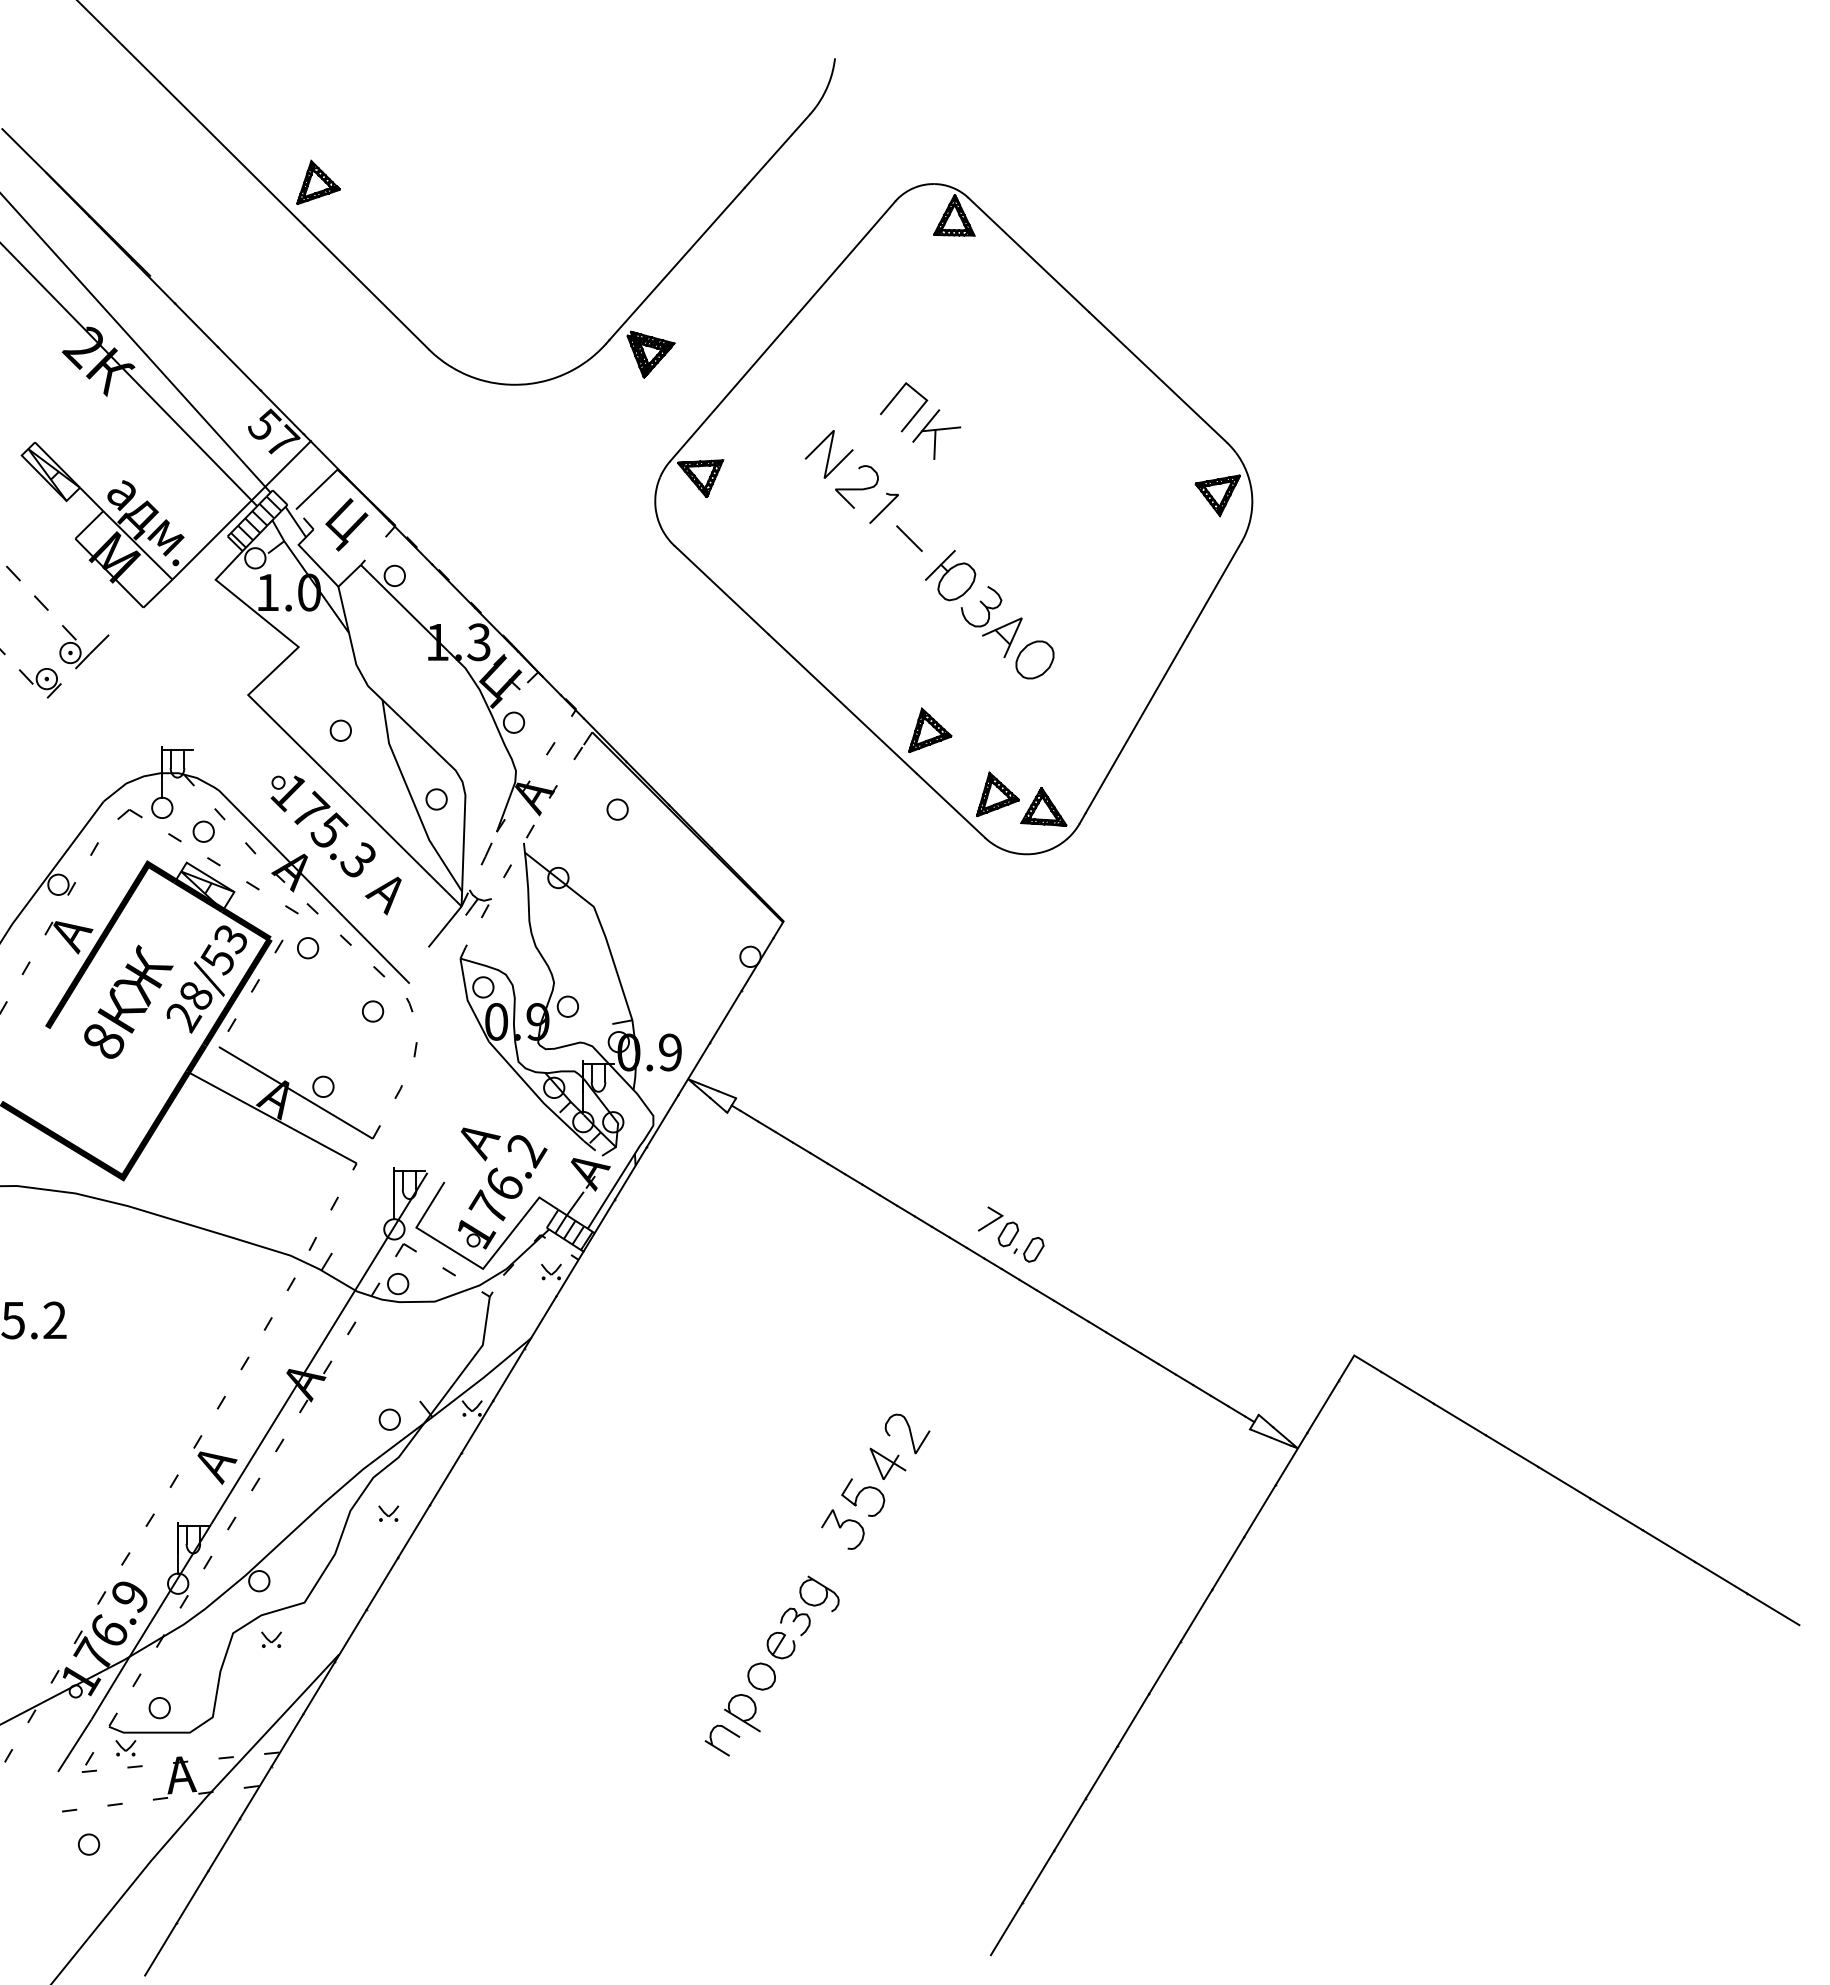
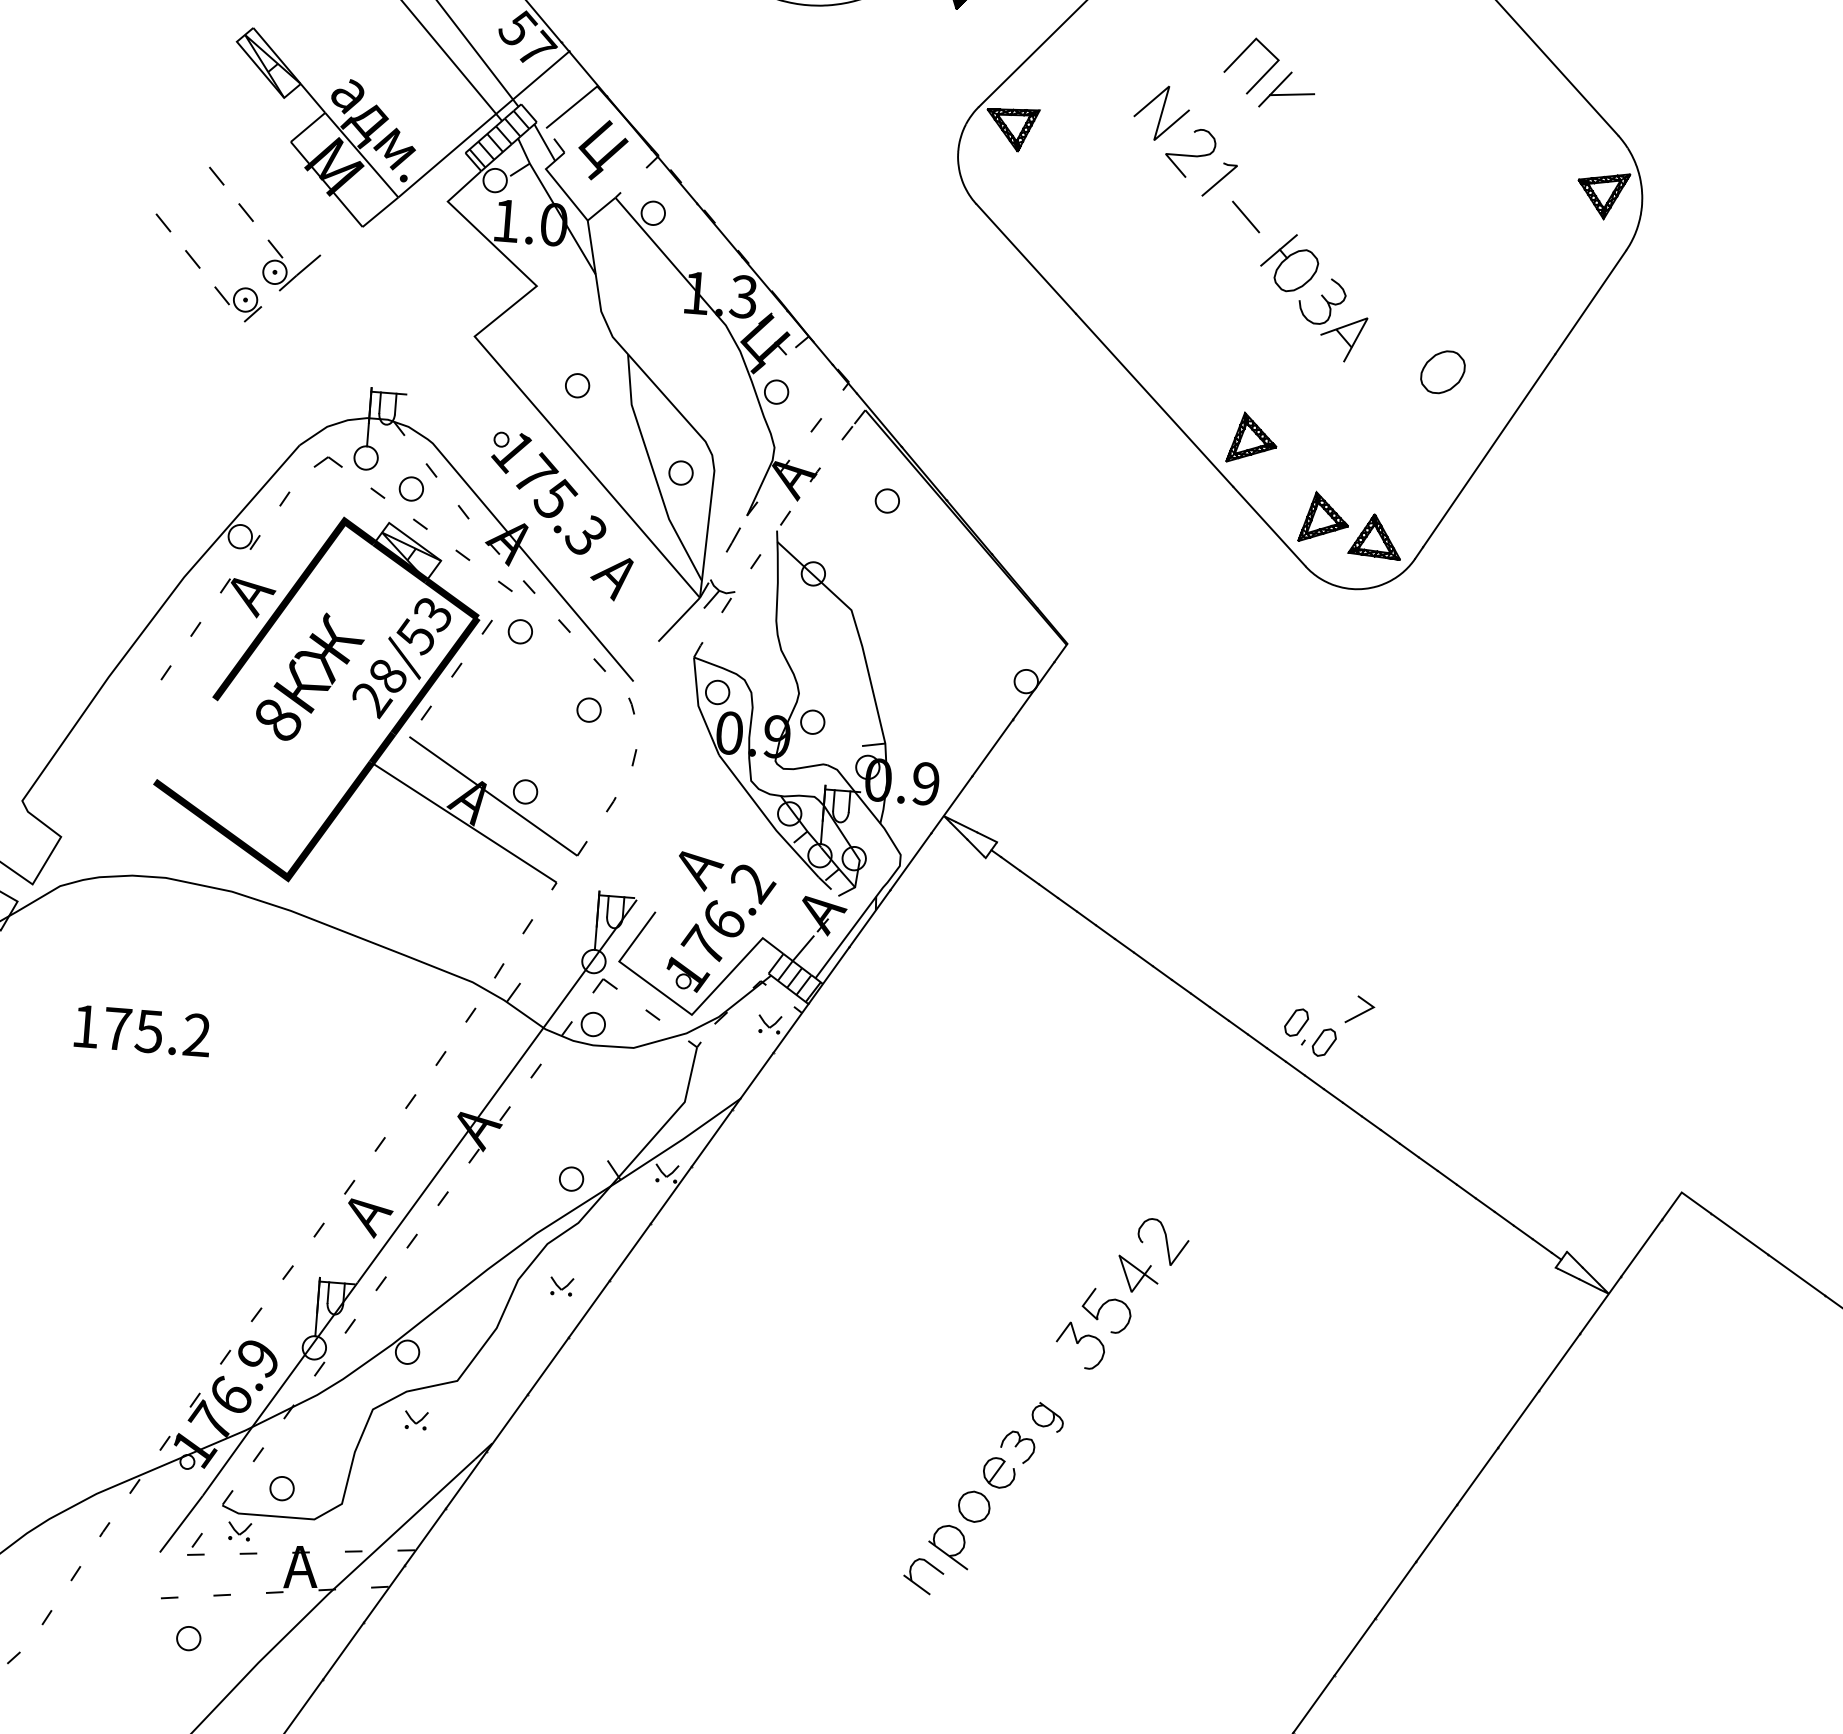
line: (934, 443) -> (1283, 110), removed
part: (1034, 659) -> (1442, 371), moved
line: (992, 1220) -> (1362, 1011), moved
part: (819, 1593) -> (1047, 1416), size x0.7

